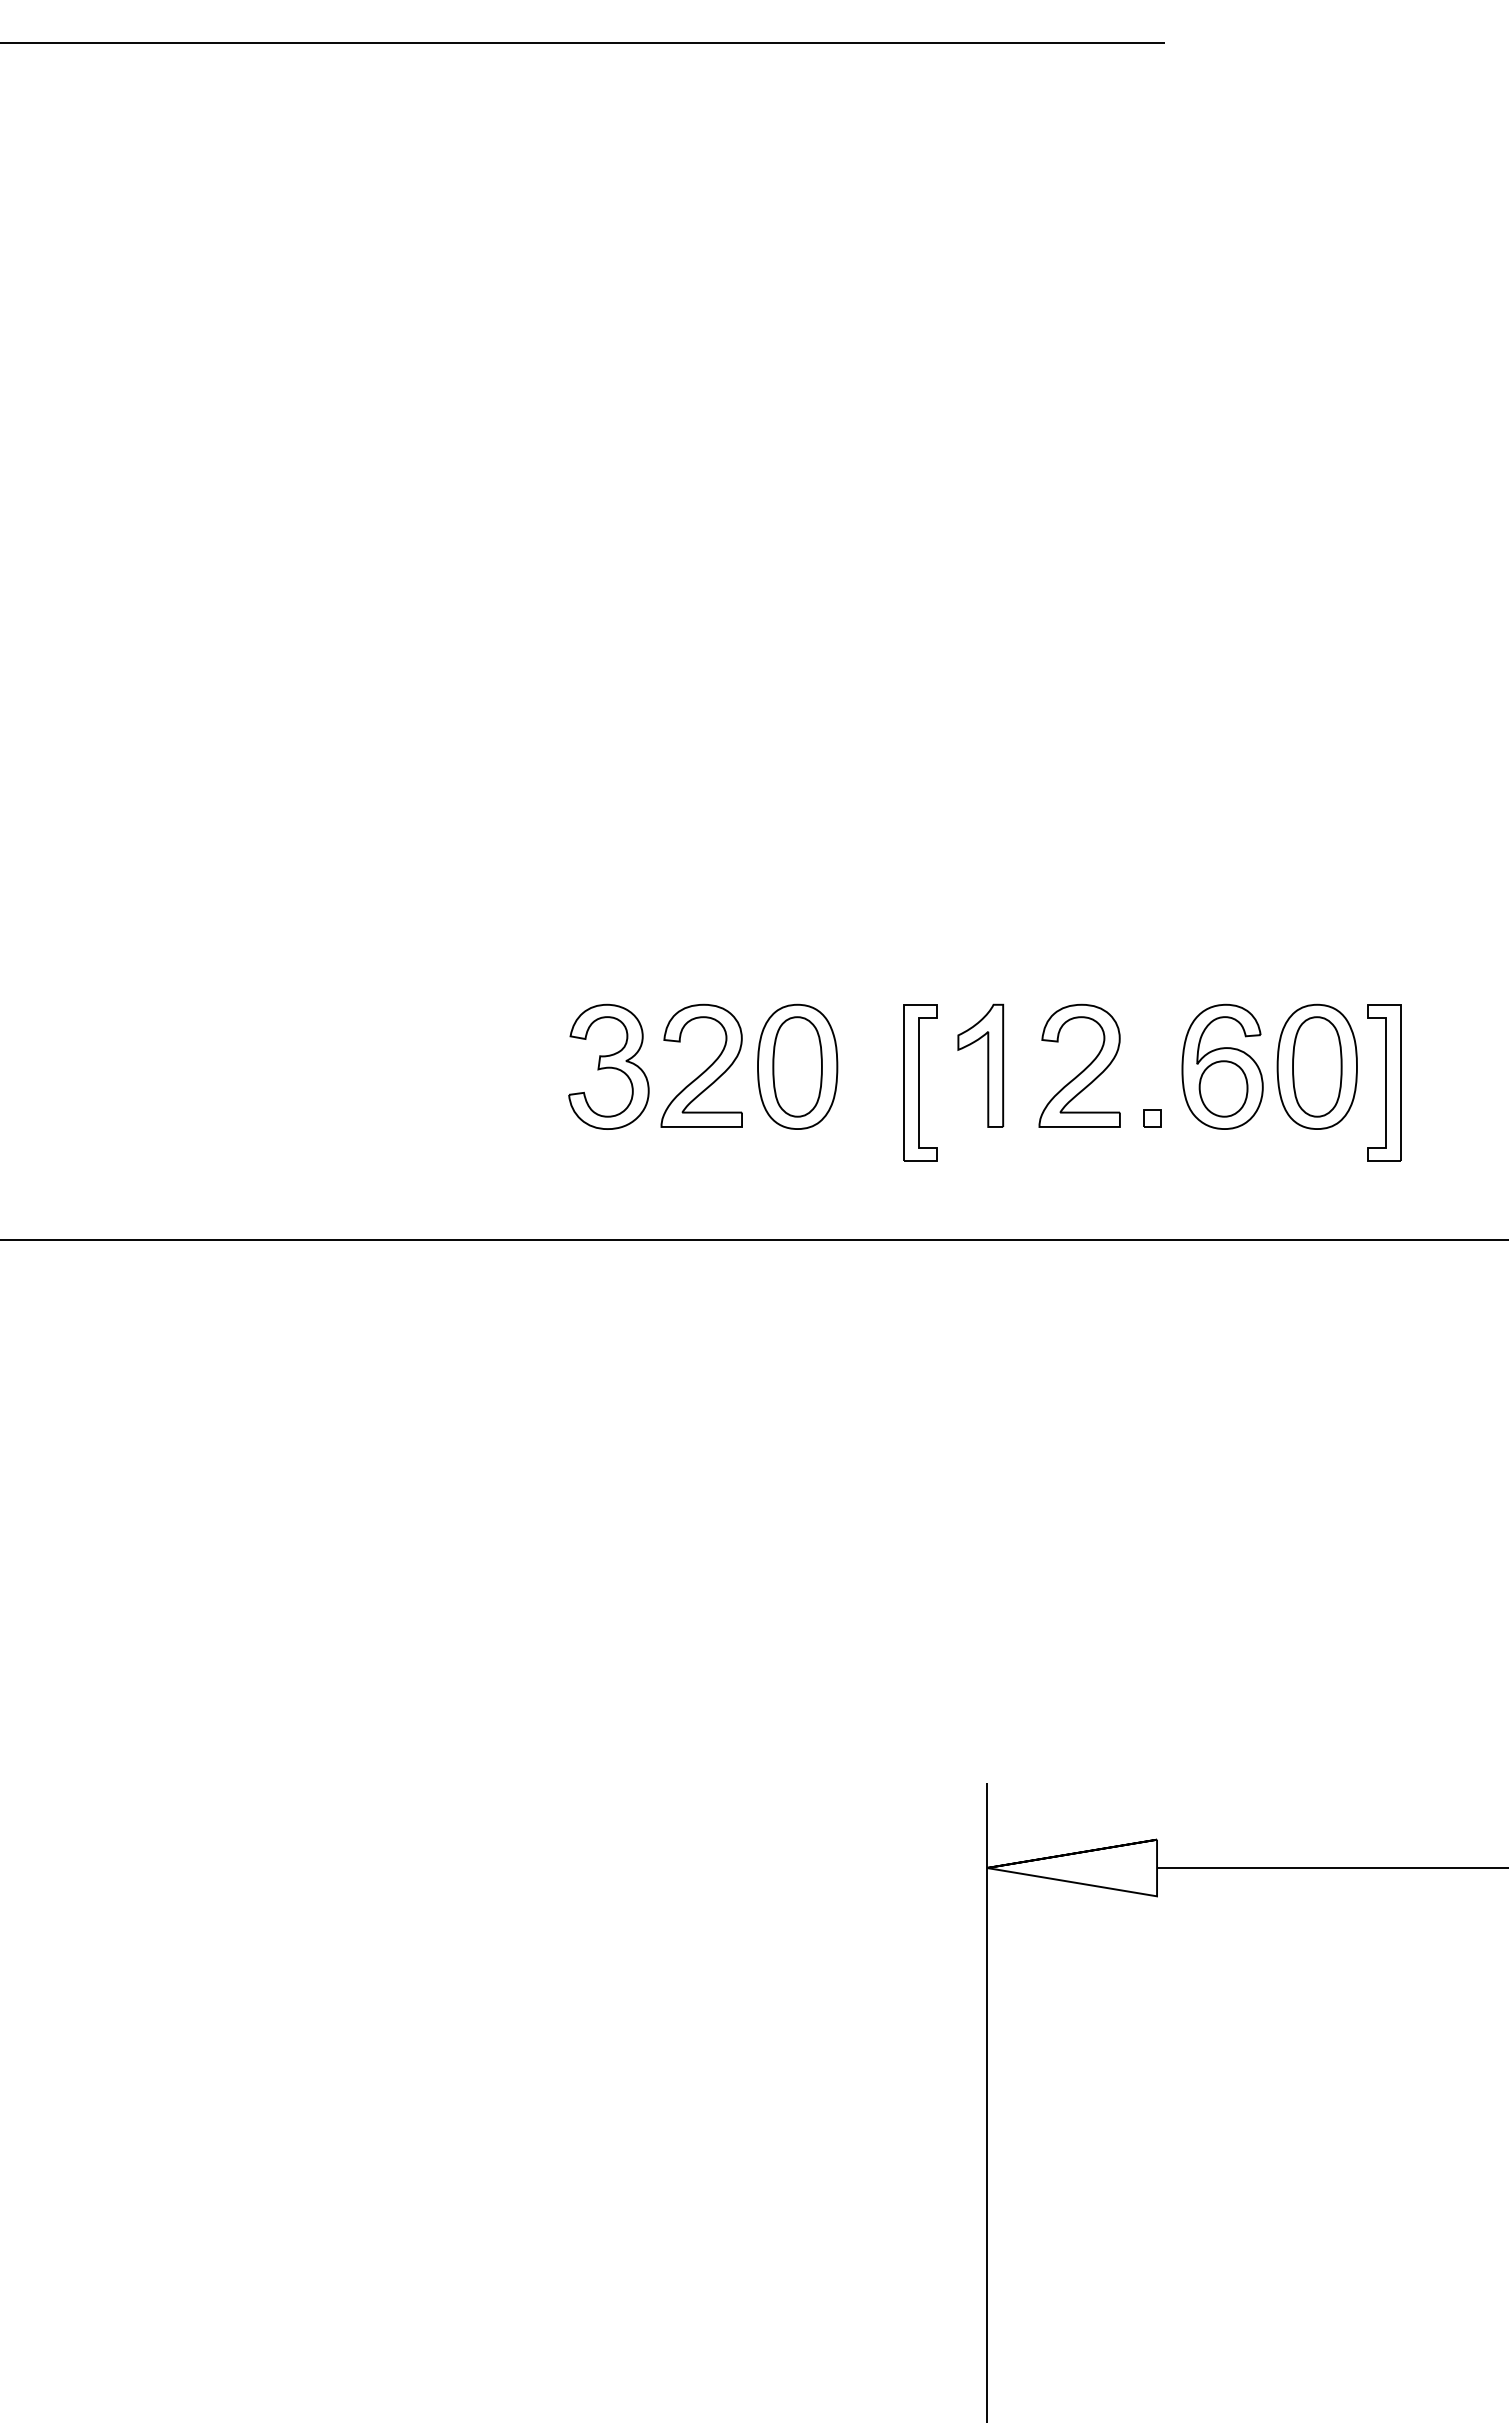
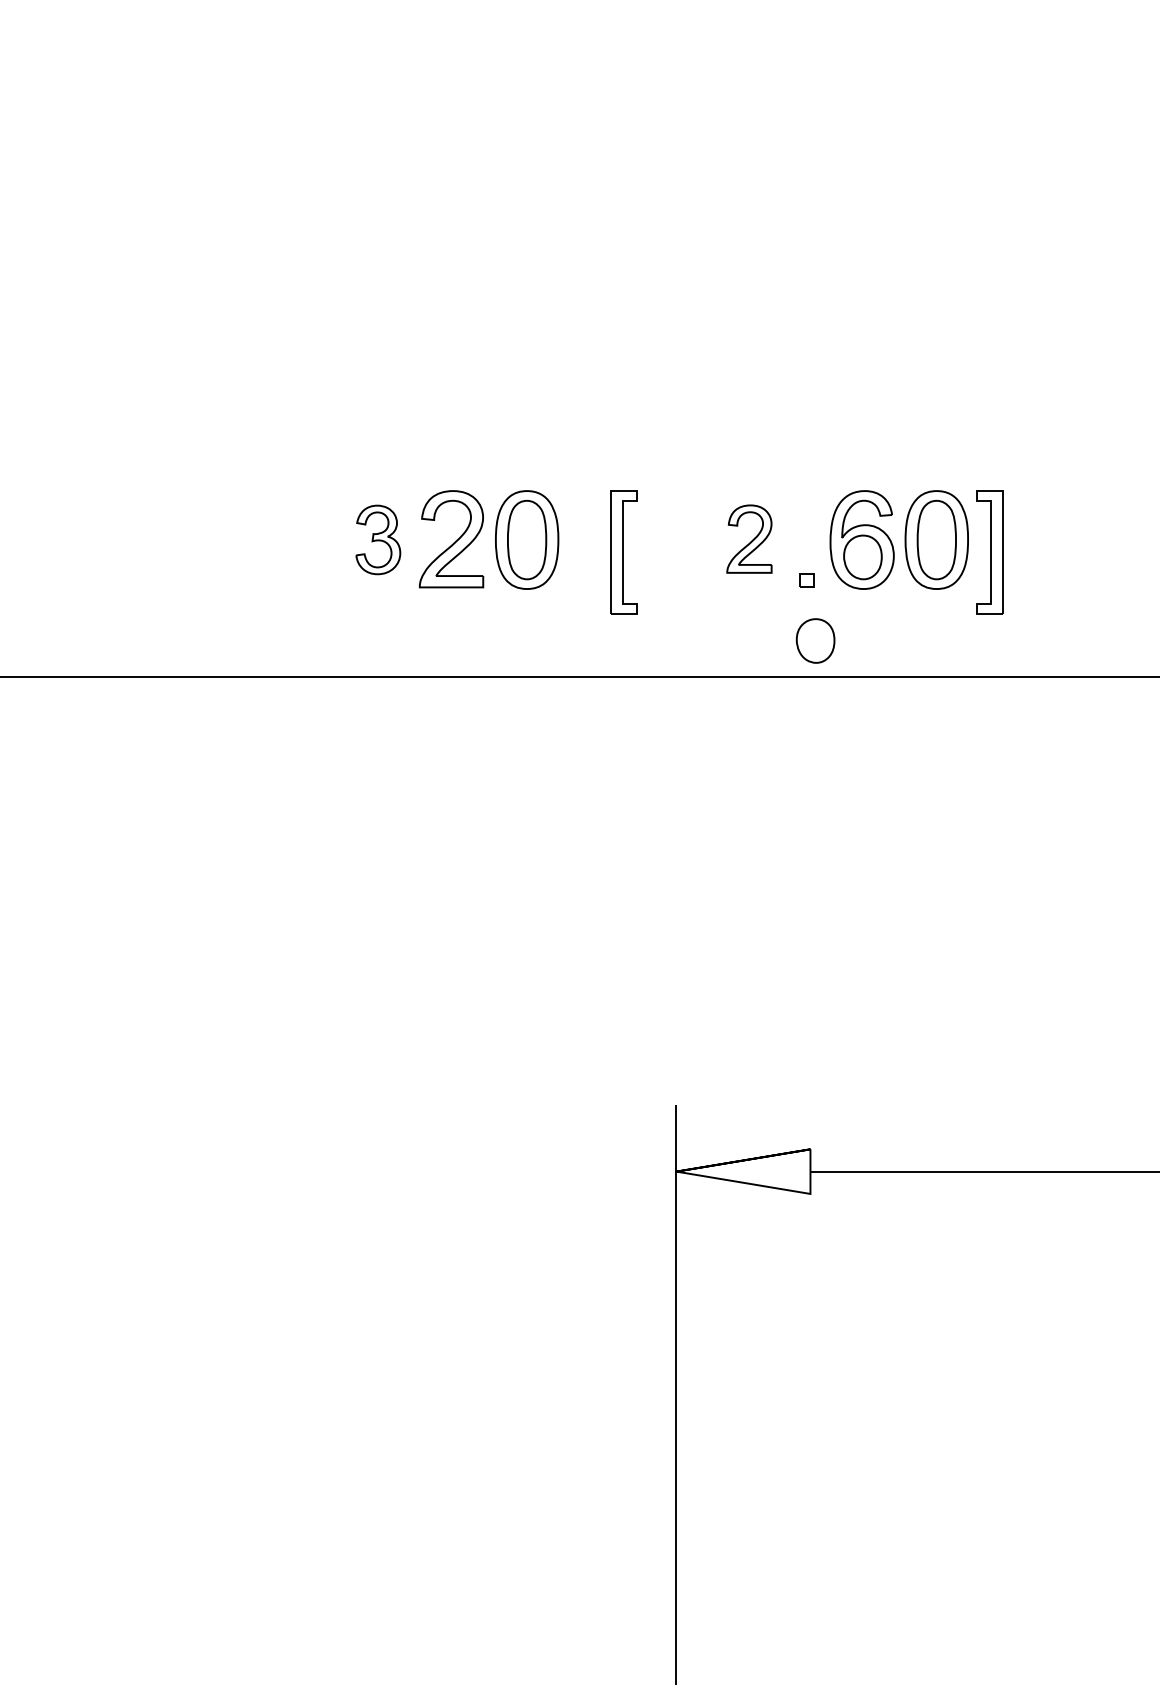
part: (987, 1065) -> (676, 538), removed
part: (1079, 1065) -> (749, 538), size x0.7
part: (608, 1066) -> (377, 539), size x0.7
part: (1163, 1194) -> (815, 640), added

